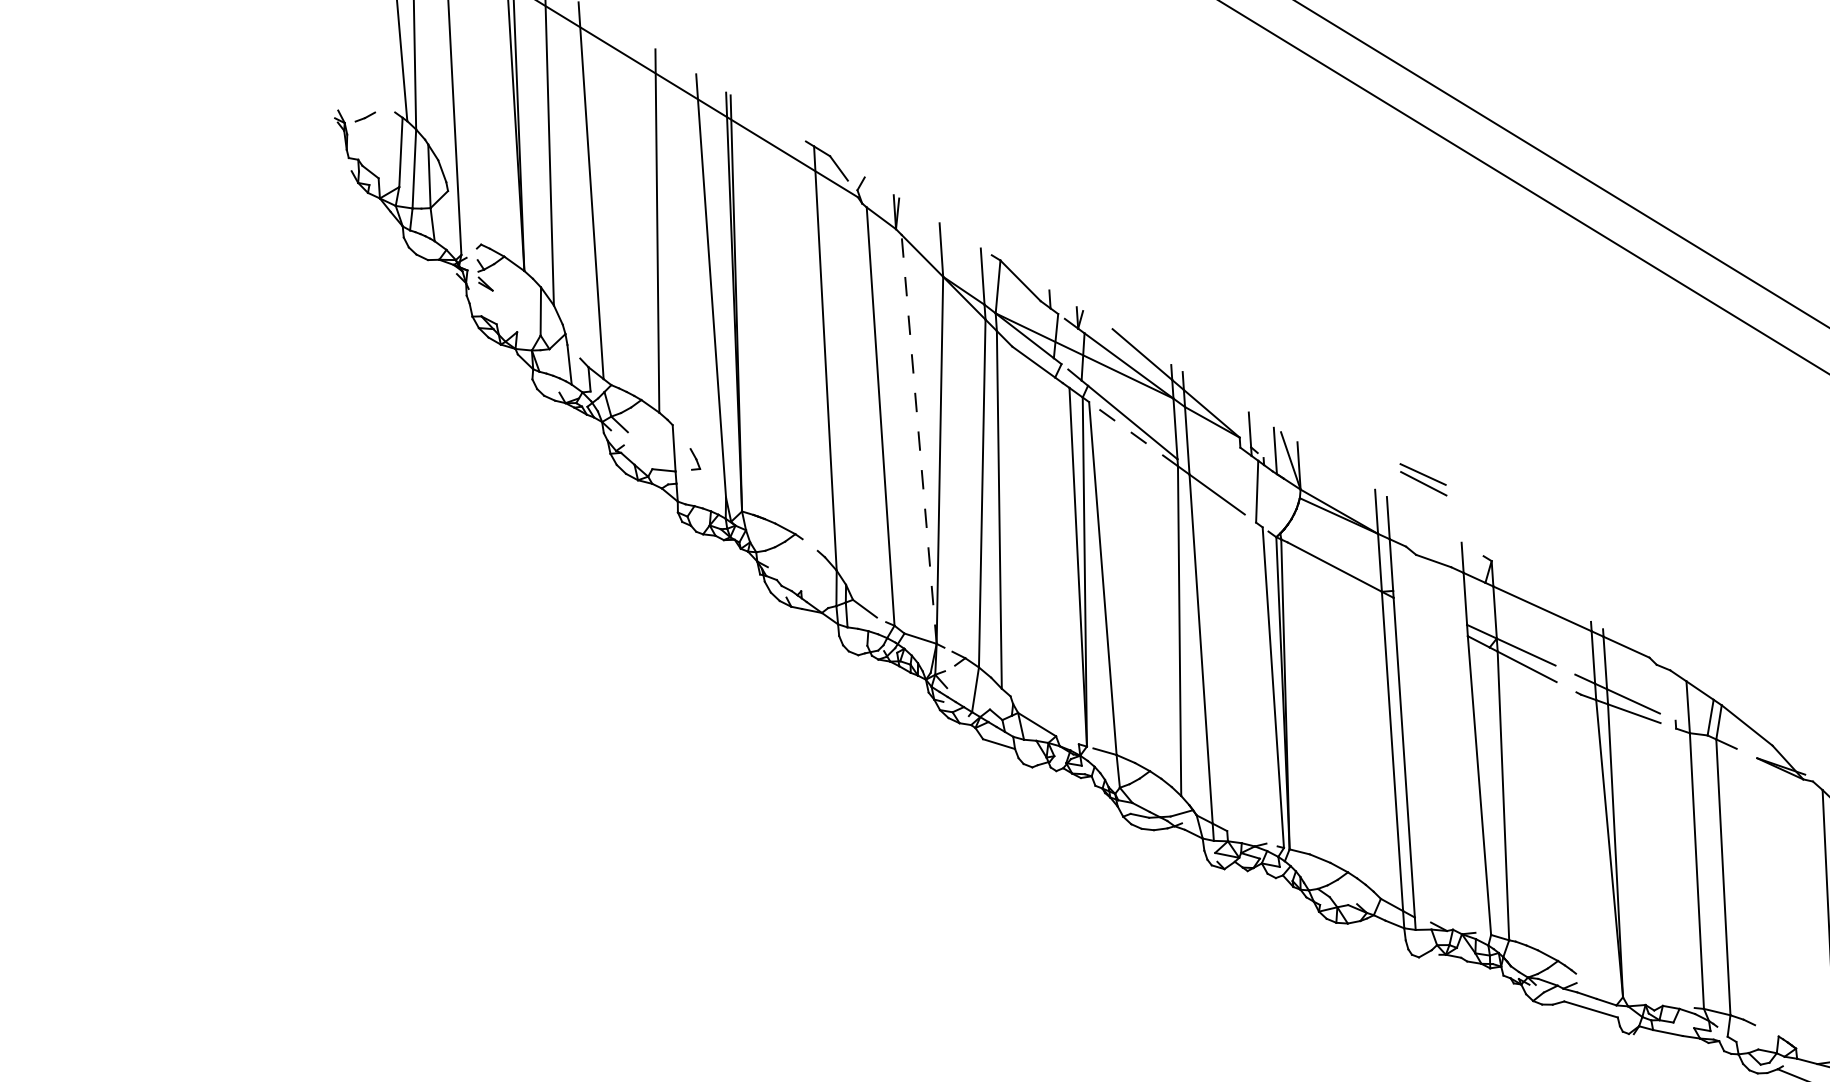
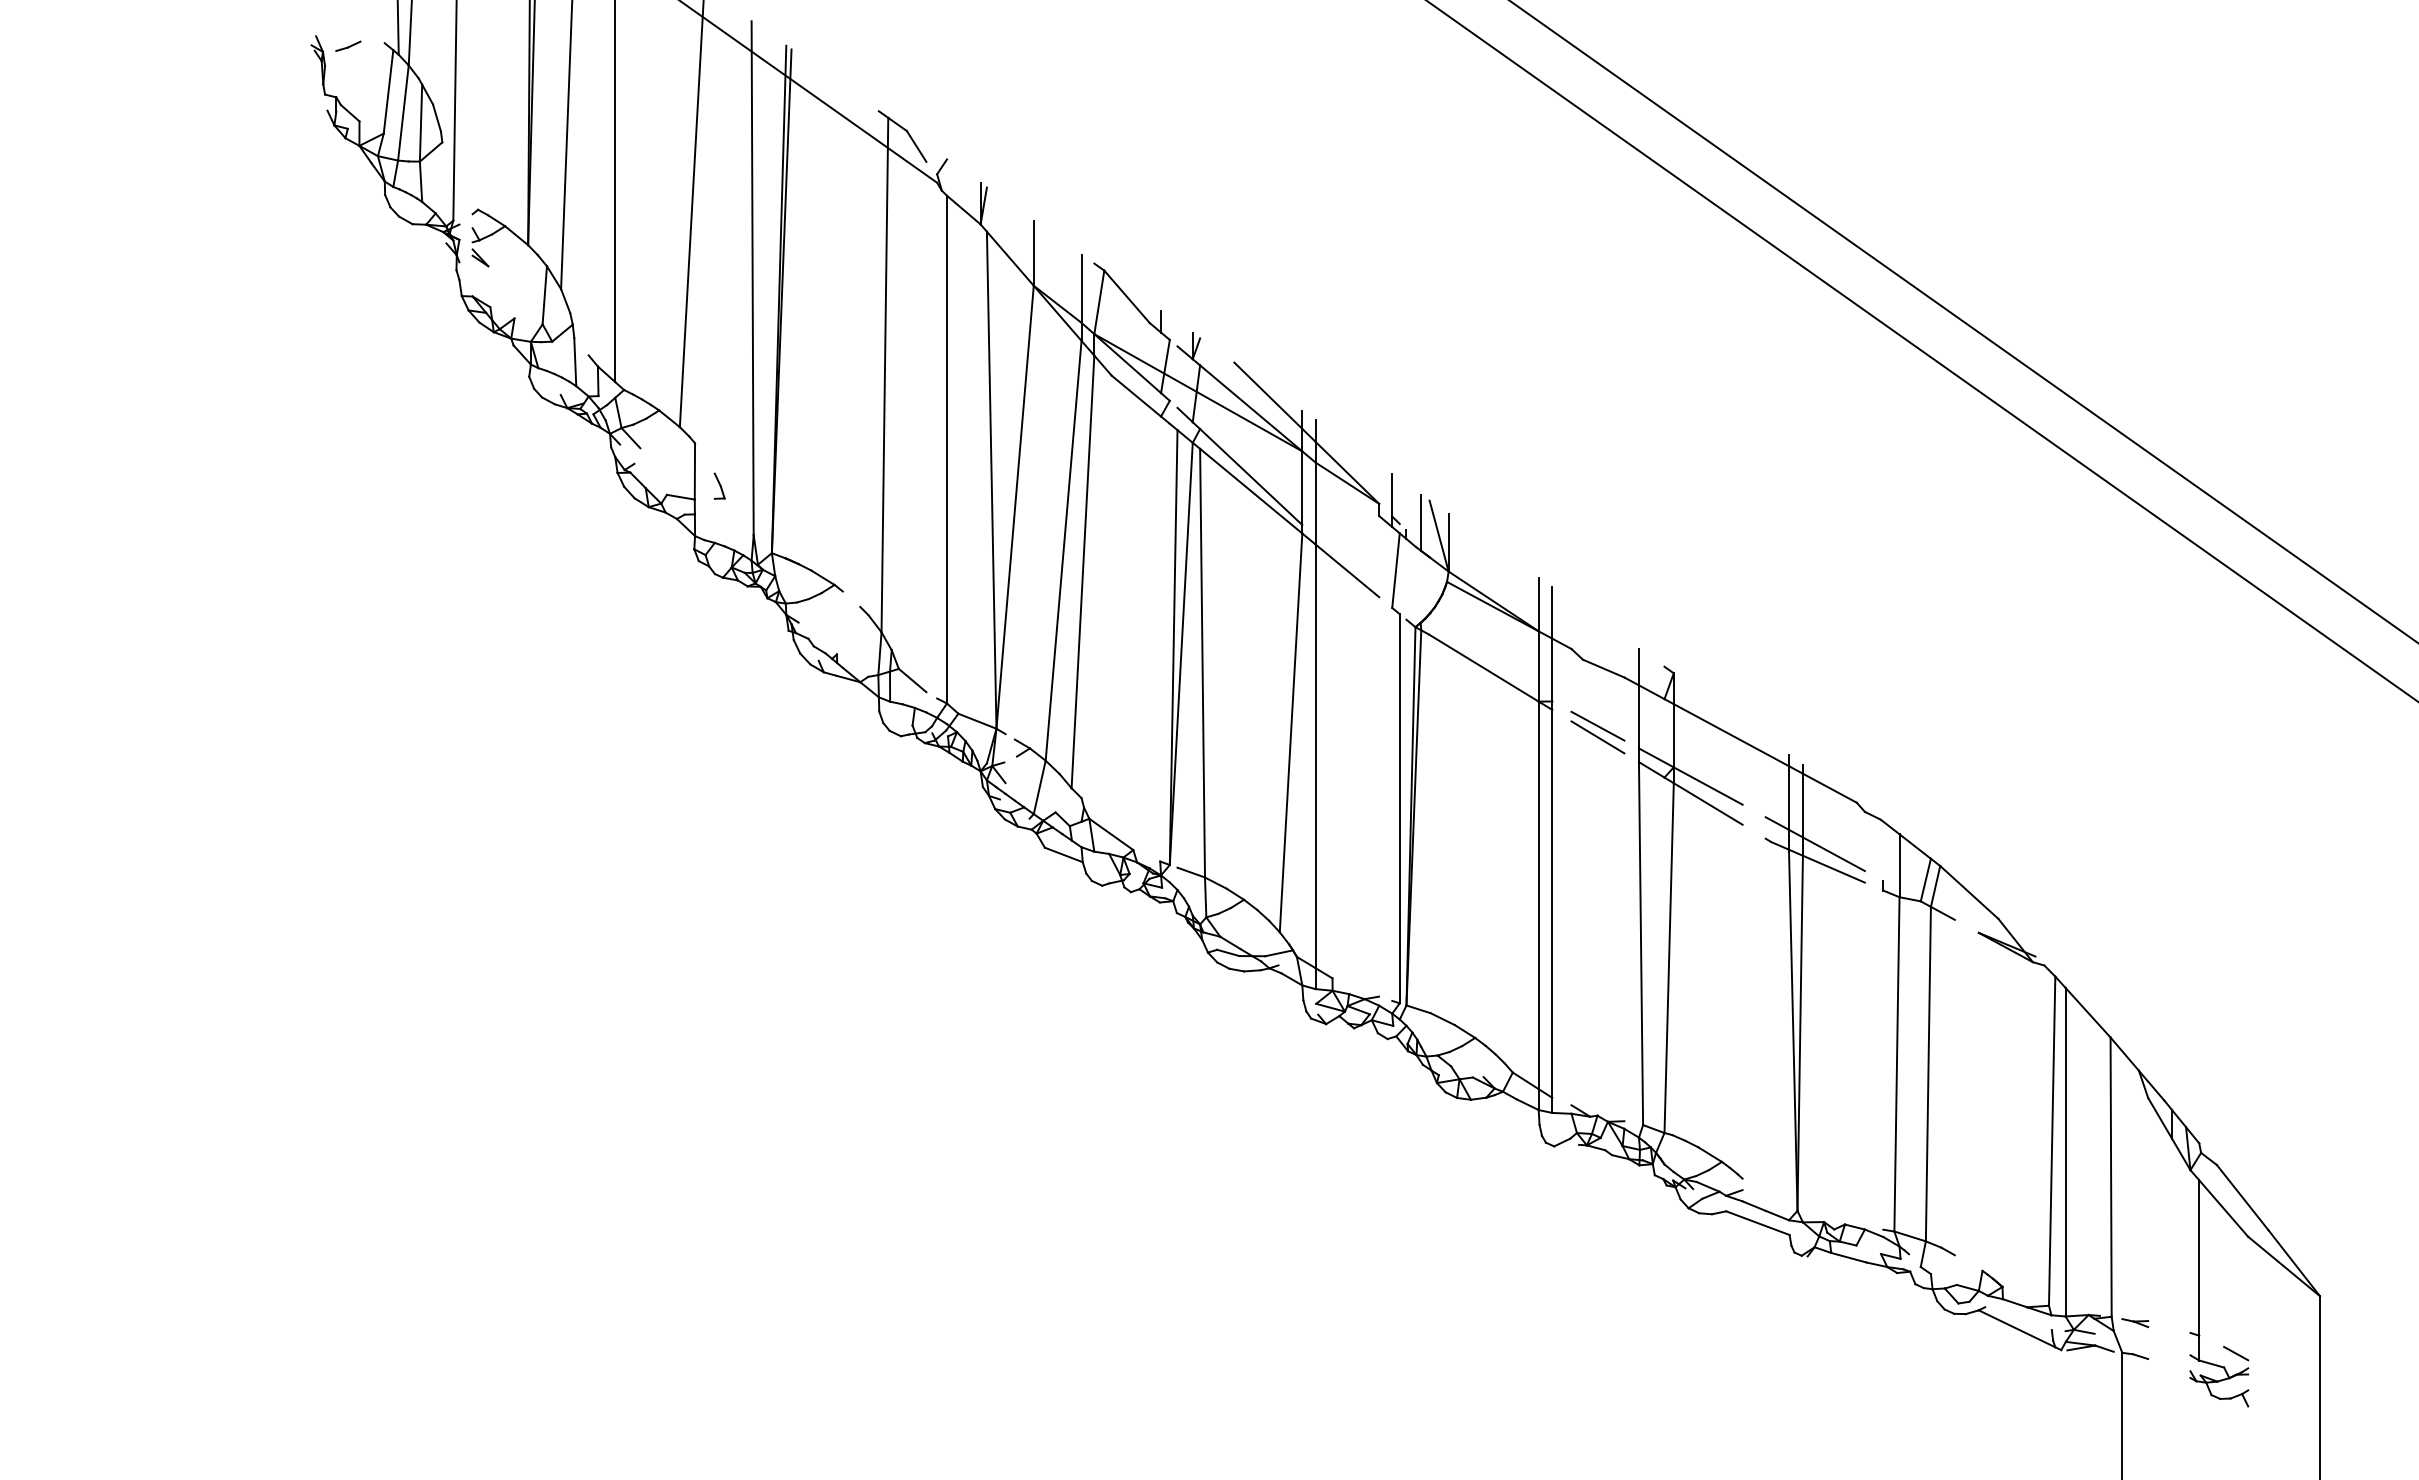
line: (1132, 433) -> (1250, 490), dashed -> solid
line: (918, 439) -> (991, 480), dashed -> solid
part: (1423, 479) -> (1597, 732), moved

